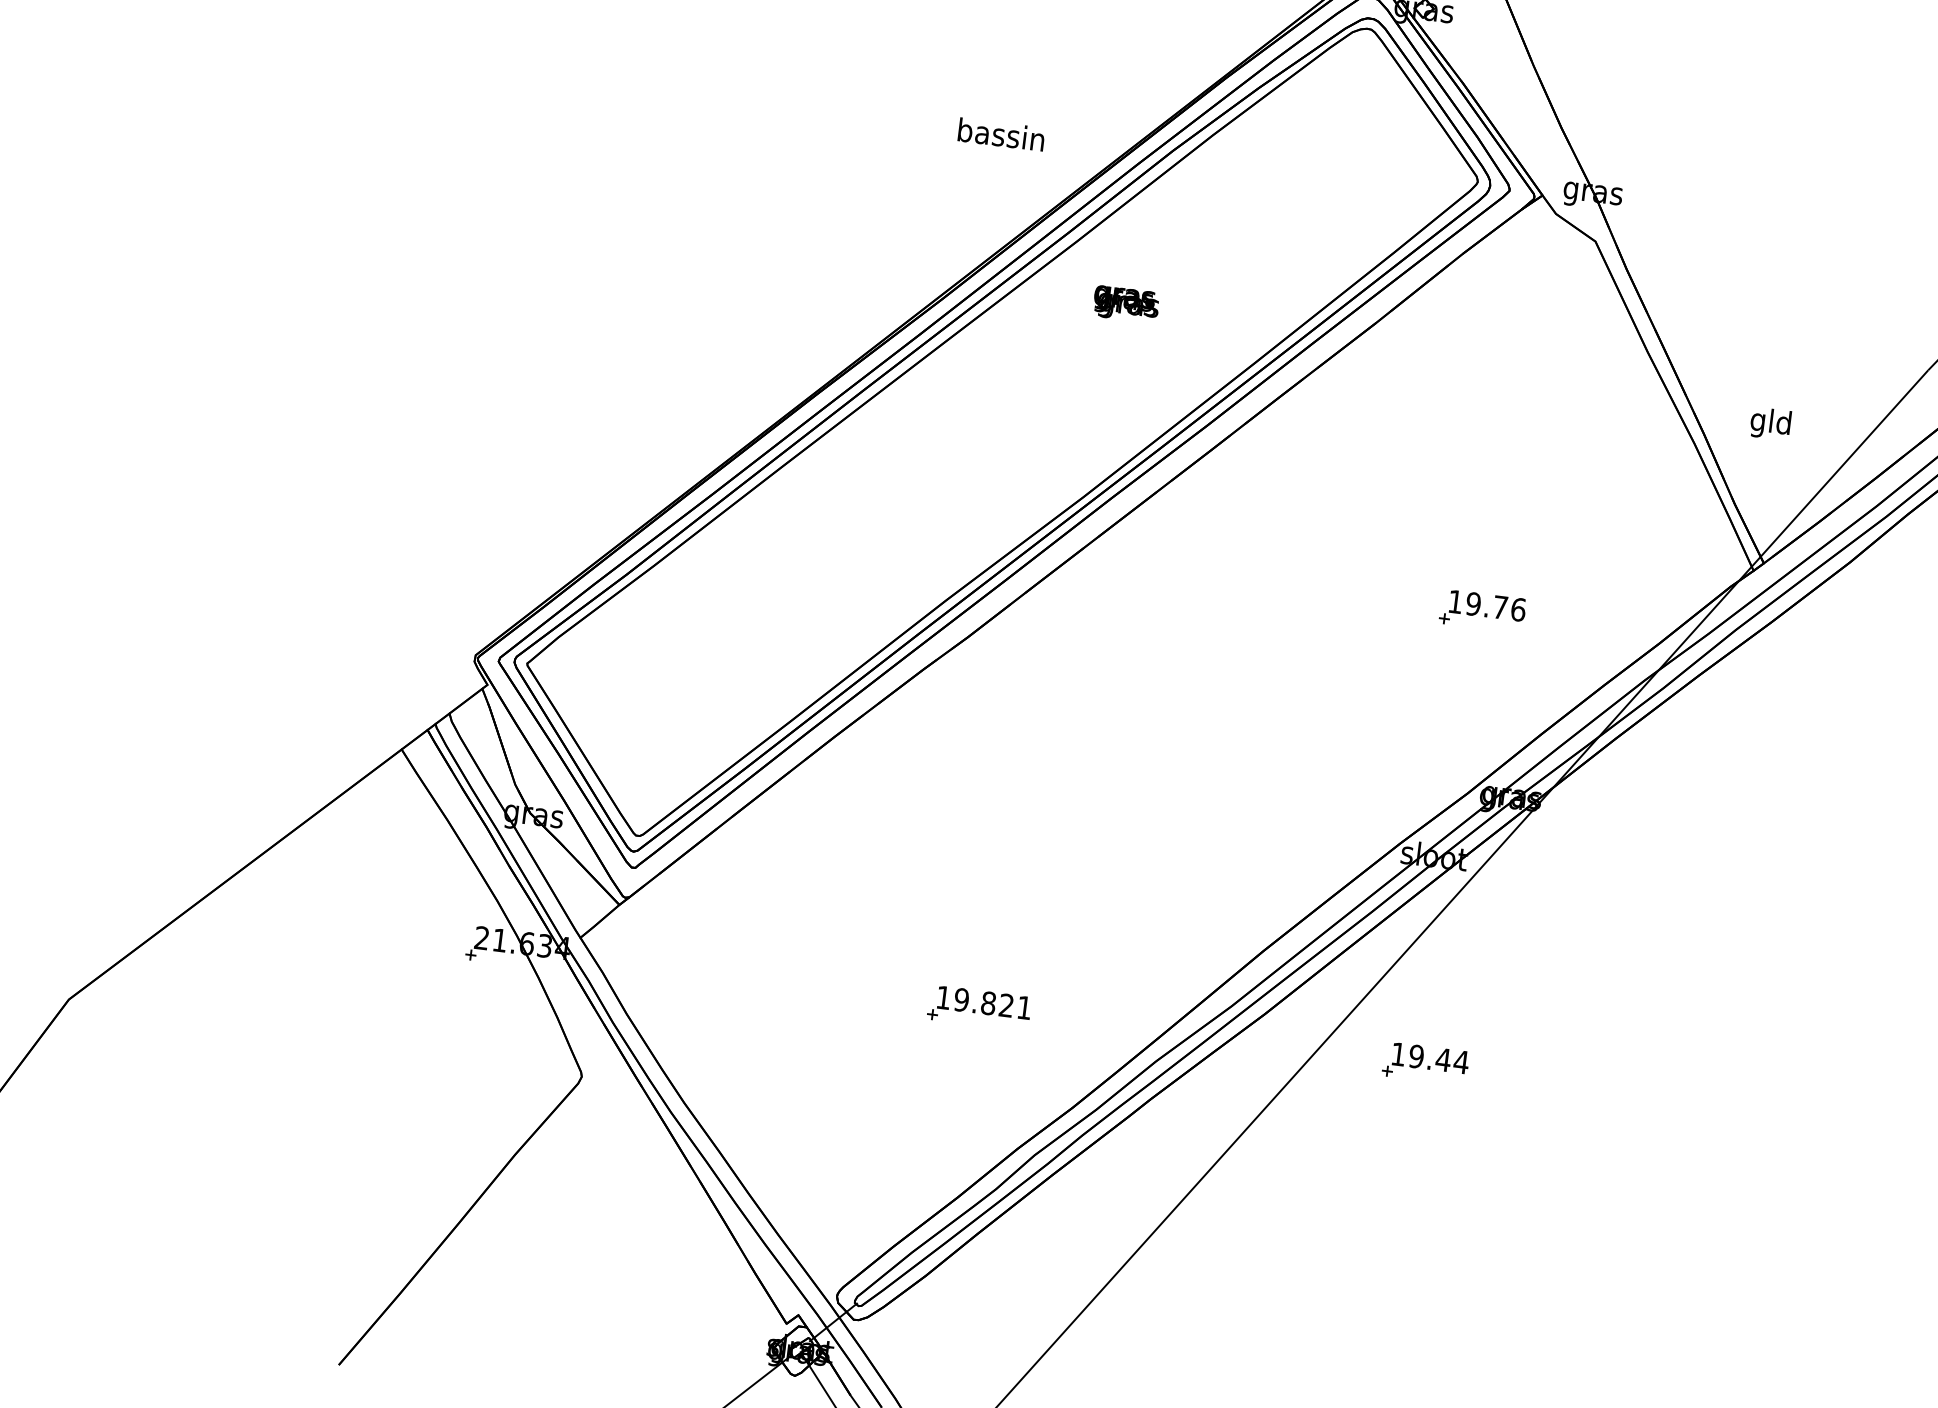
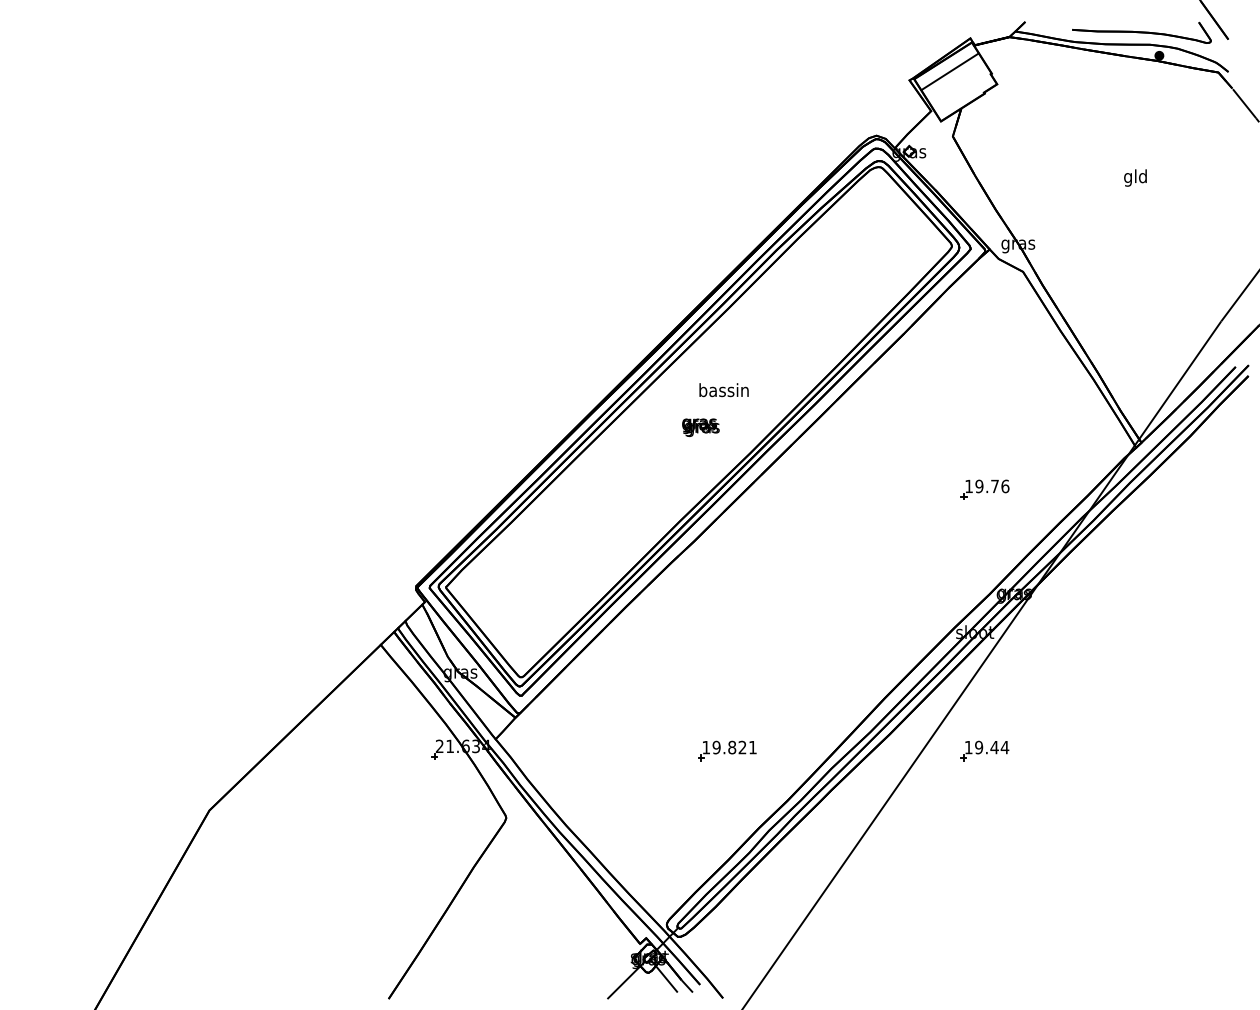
text: (1000, 135) -> (723, 390), moved
text: (1125, 303) -> (700, 427), moved
text: (1770, 422) -> (1135, 177), moved

